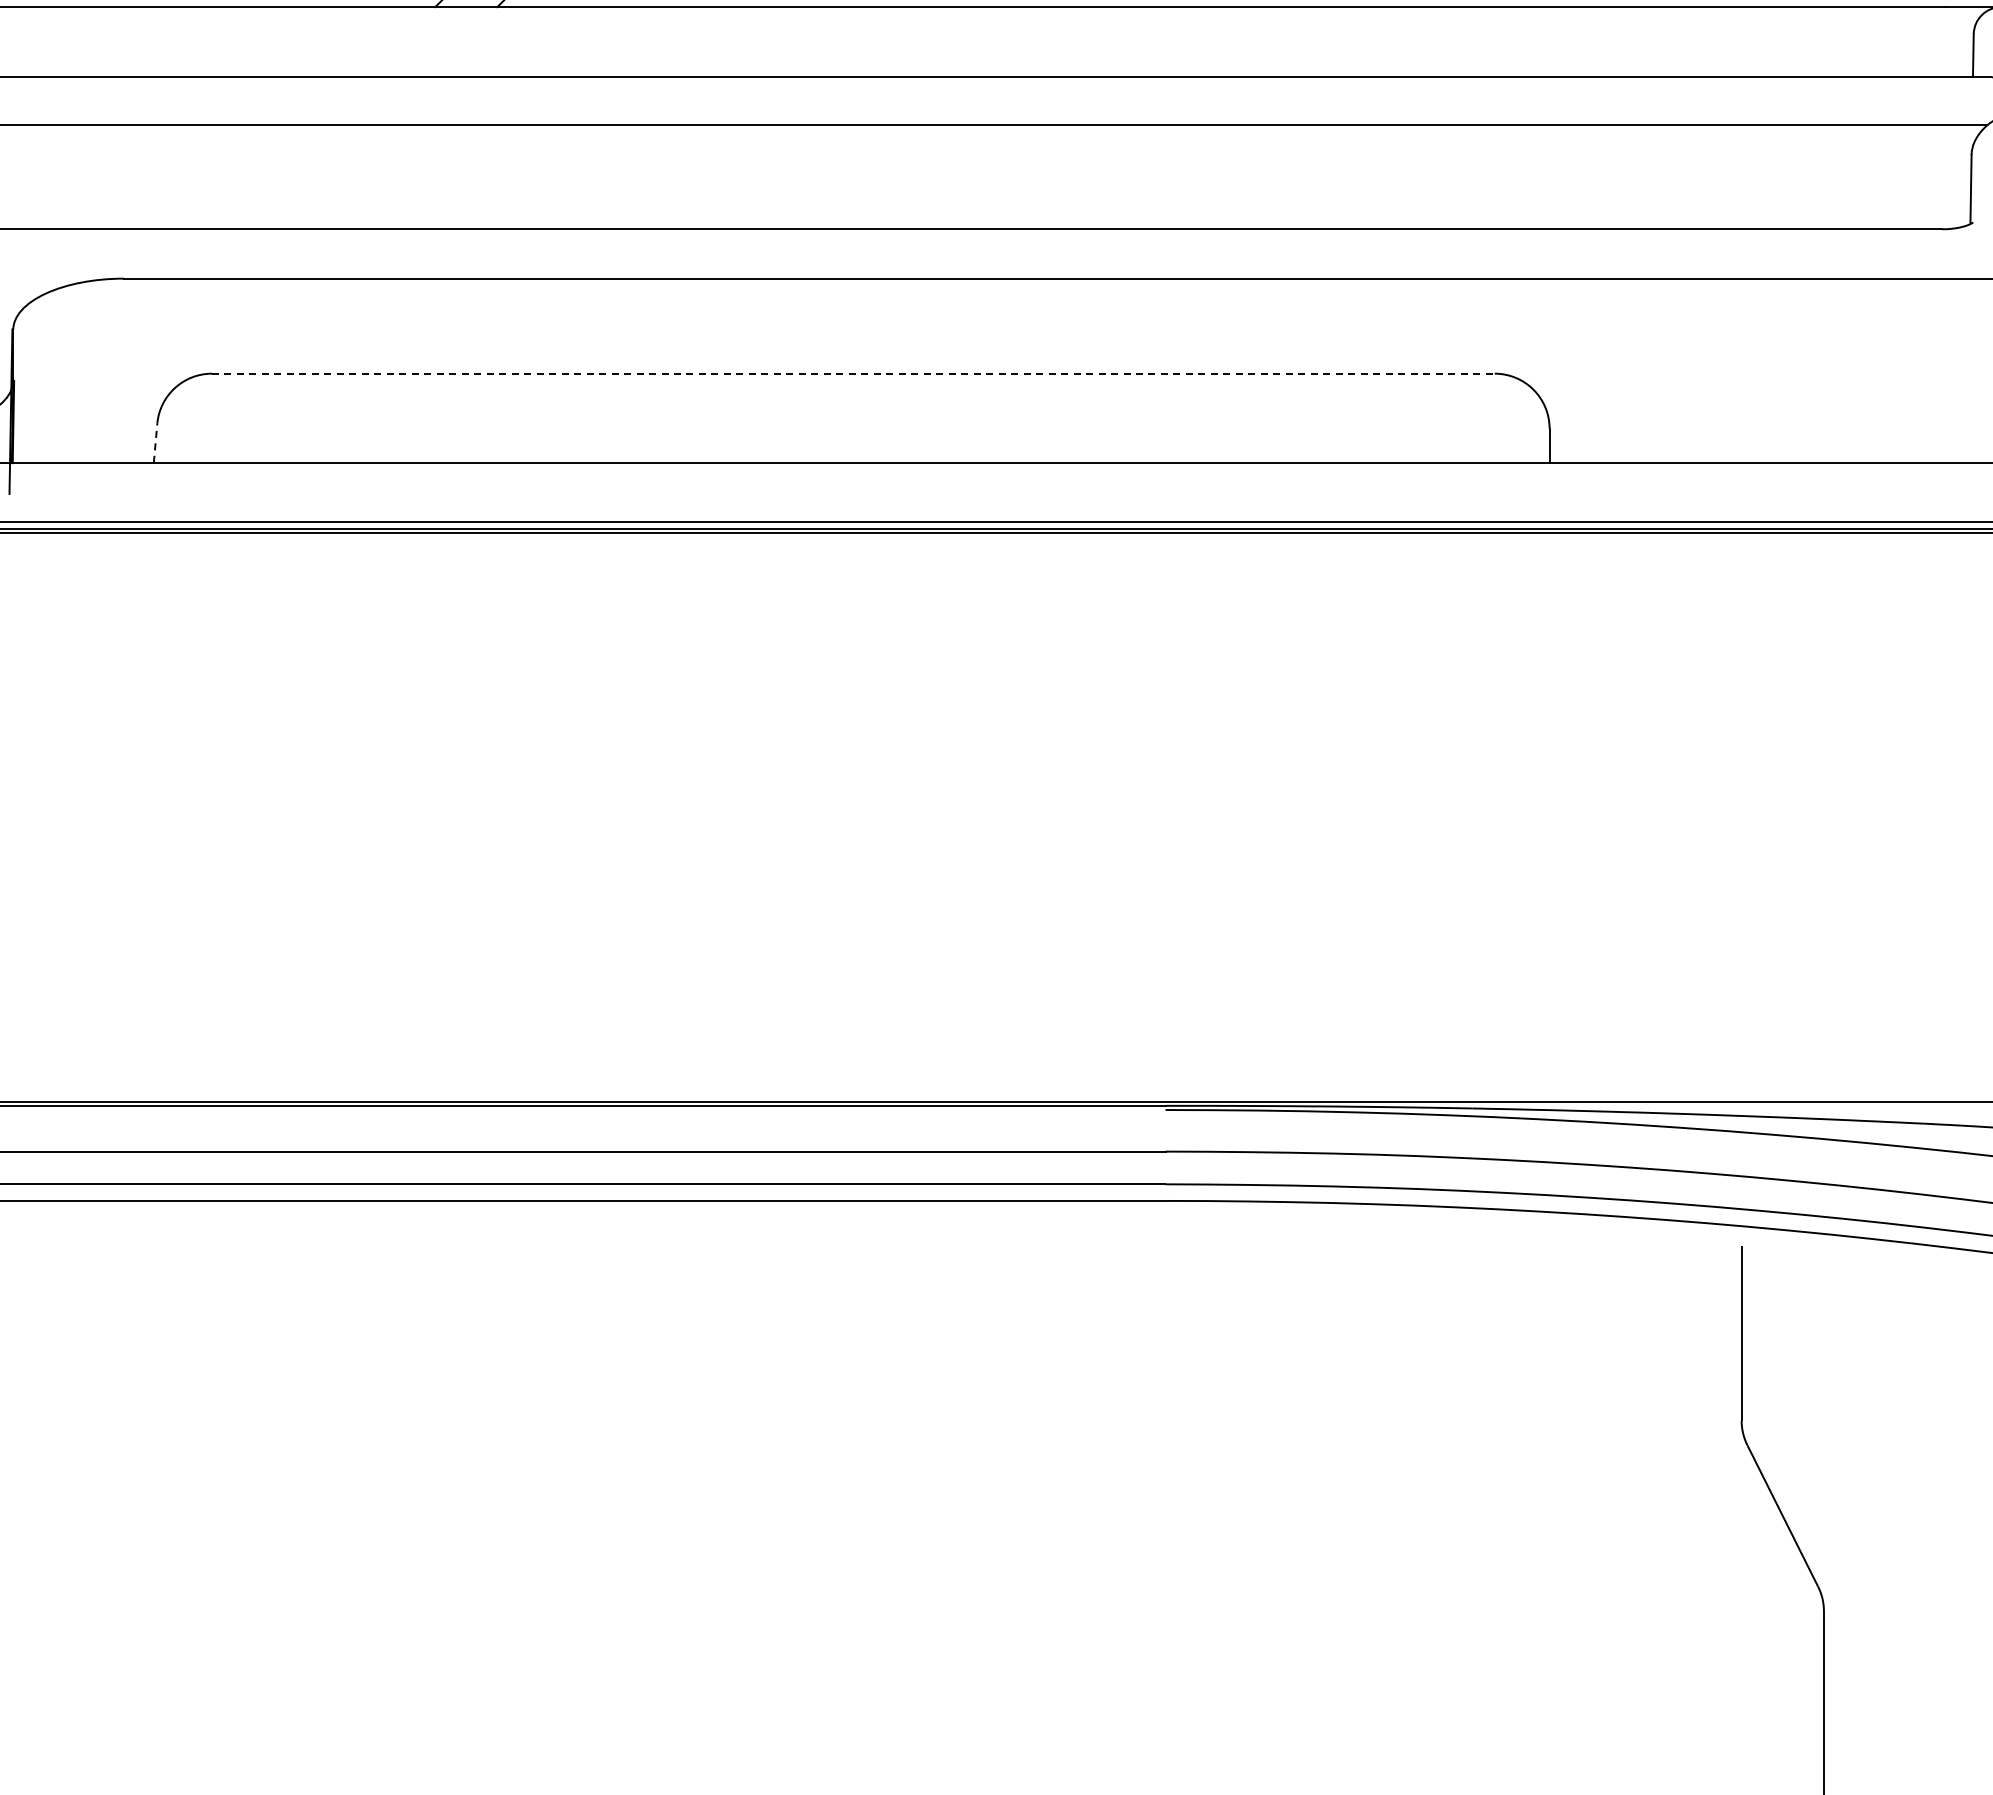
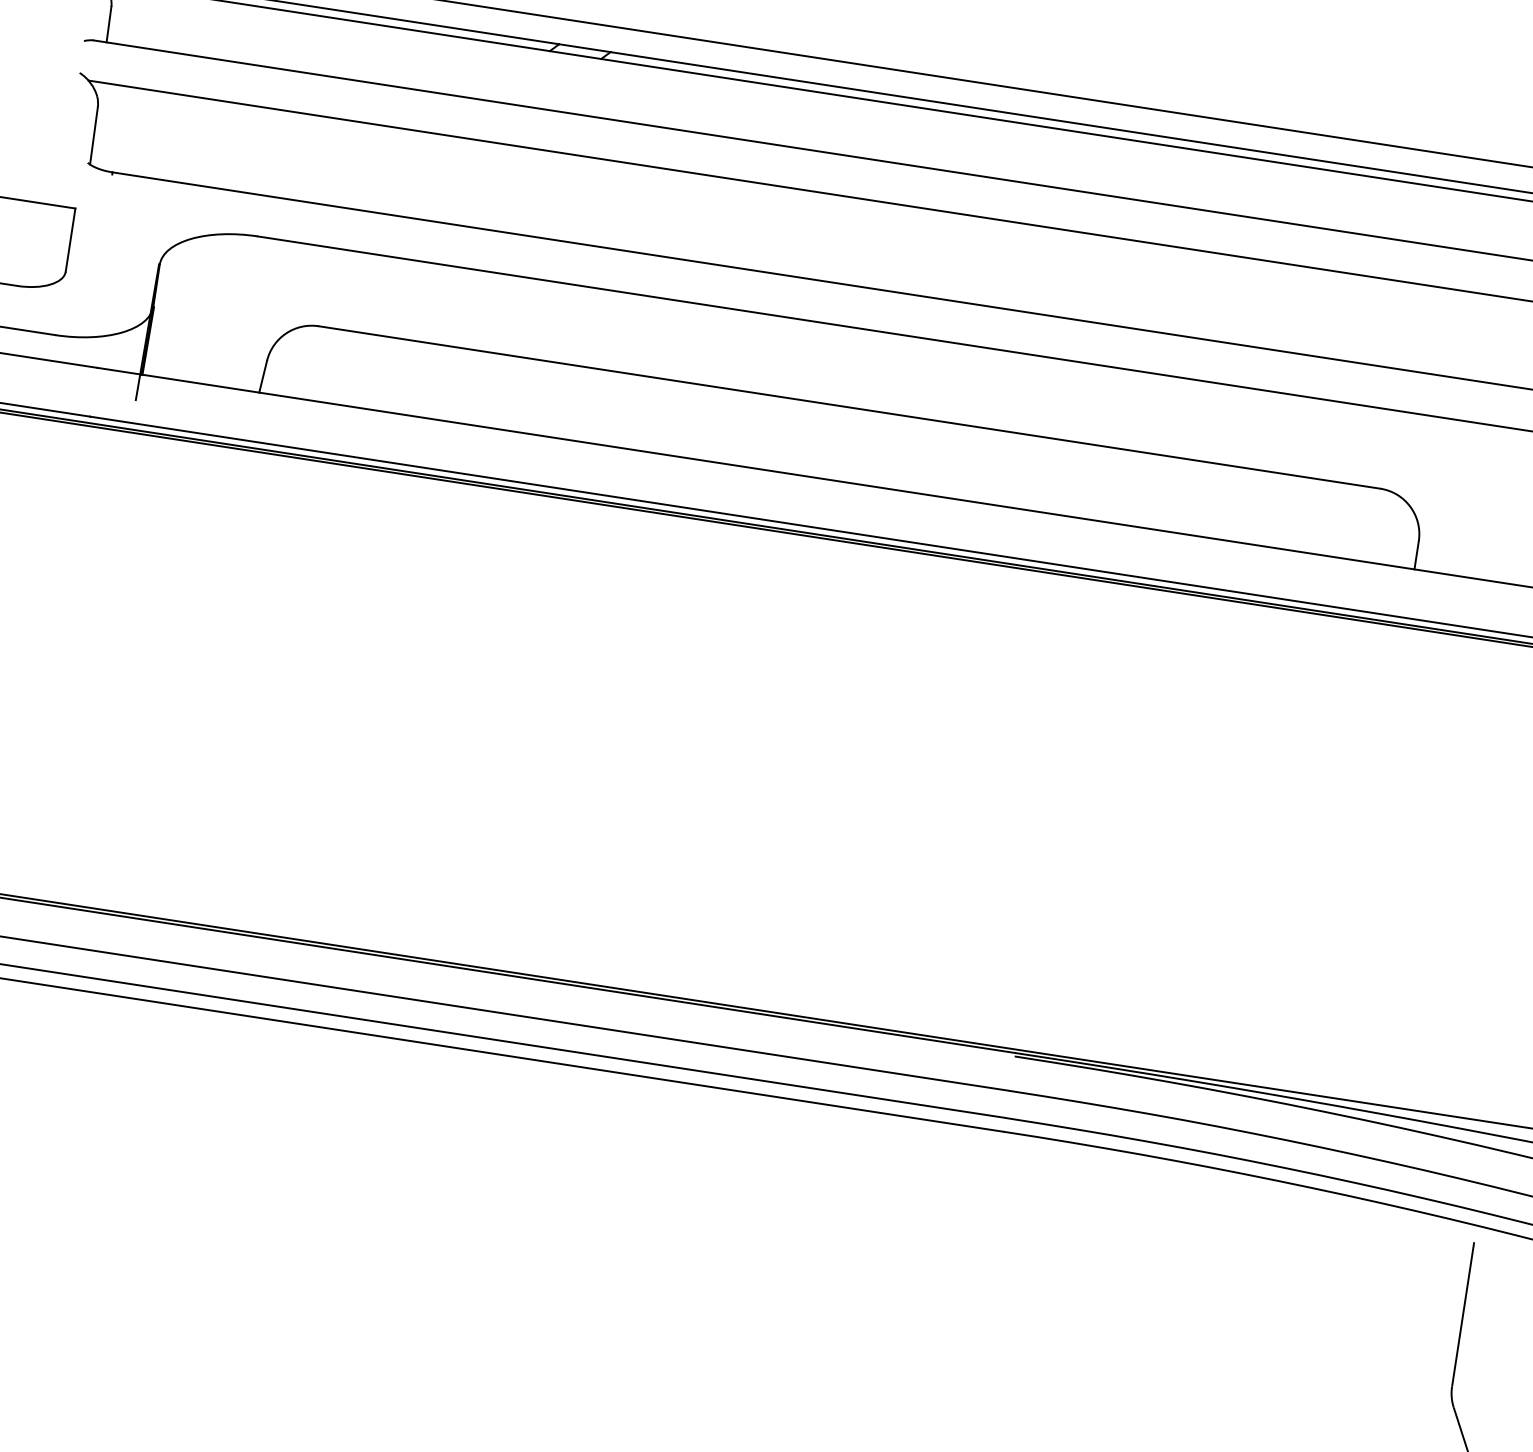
line: (853, 373) -> (849, 407), dashed -> solid
line: (155, 443) -> (263, 376), dashed -> solid

